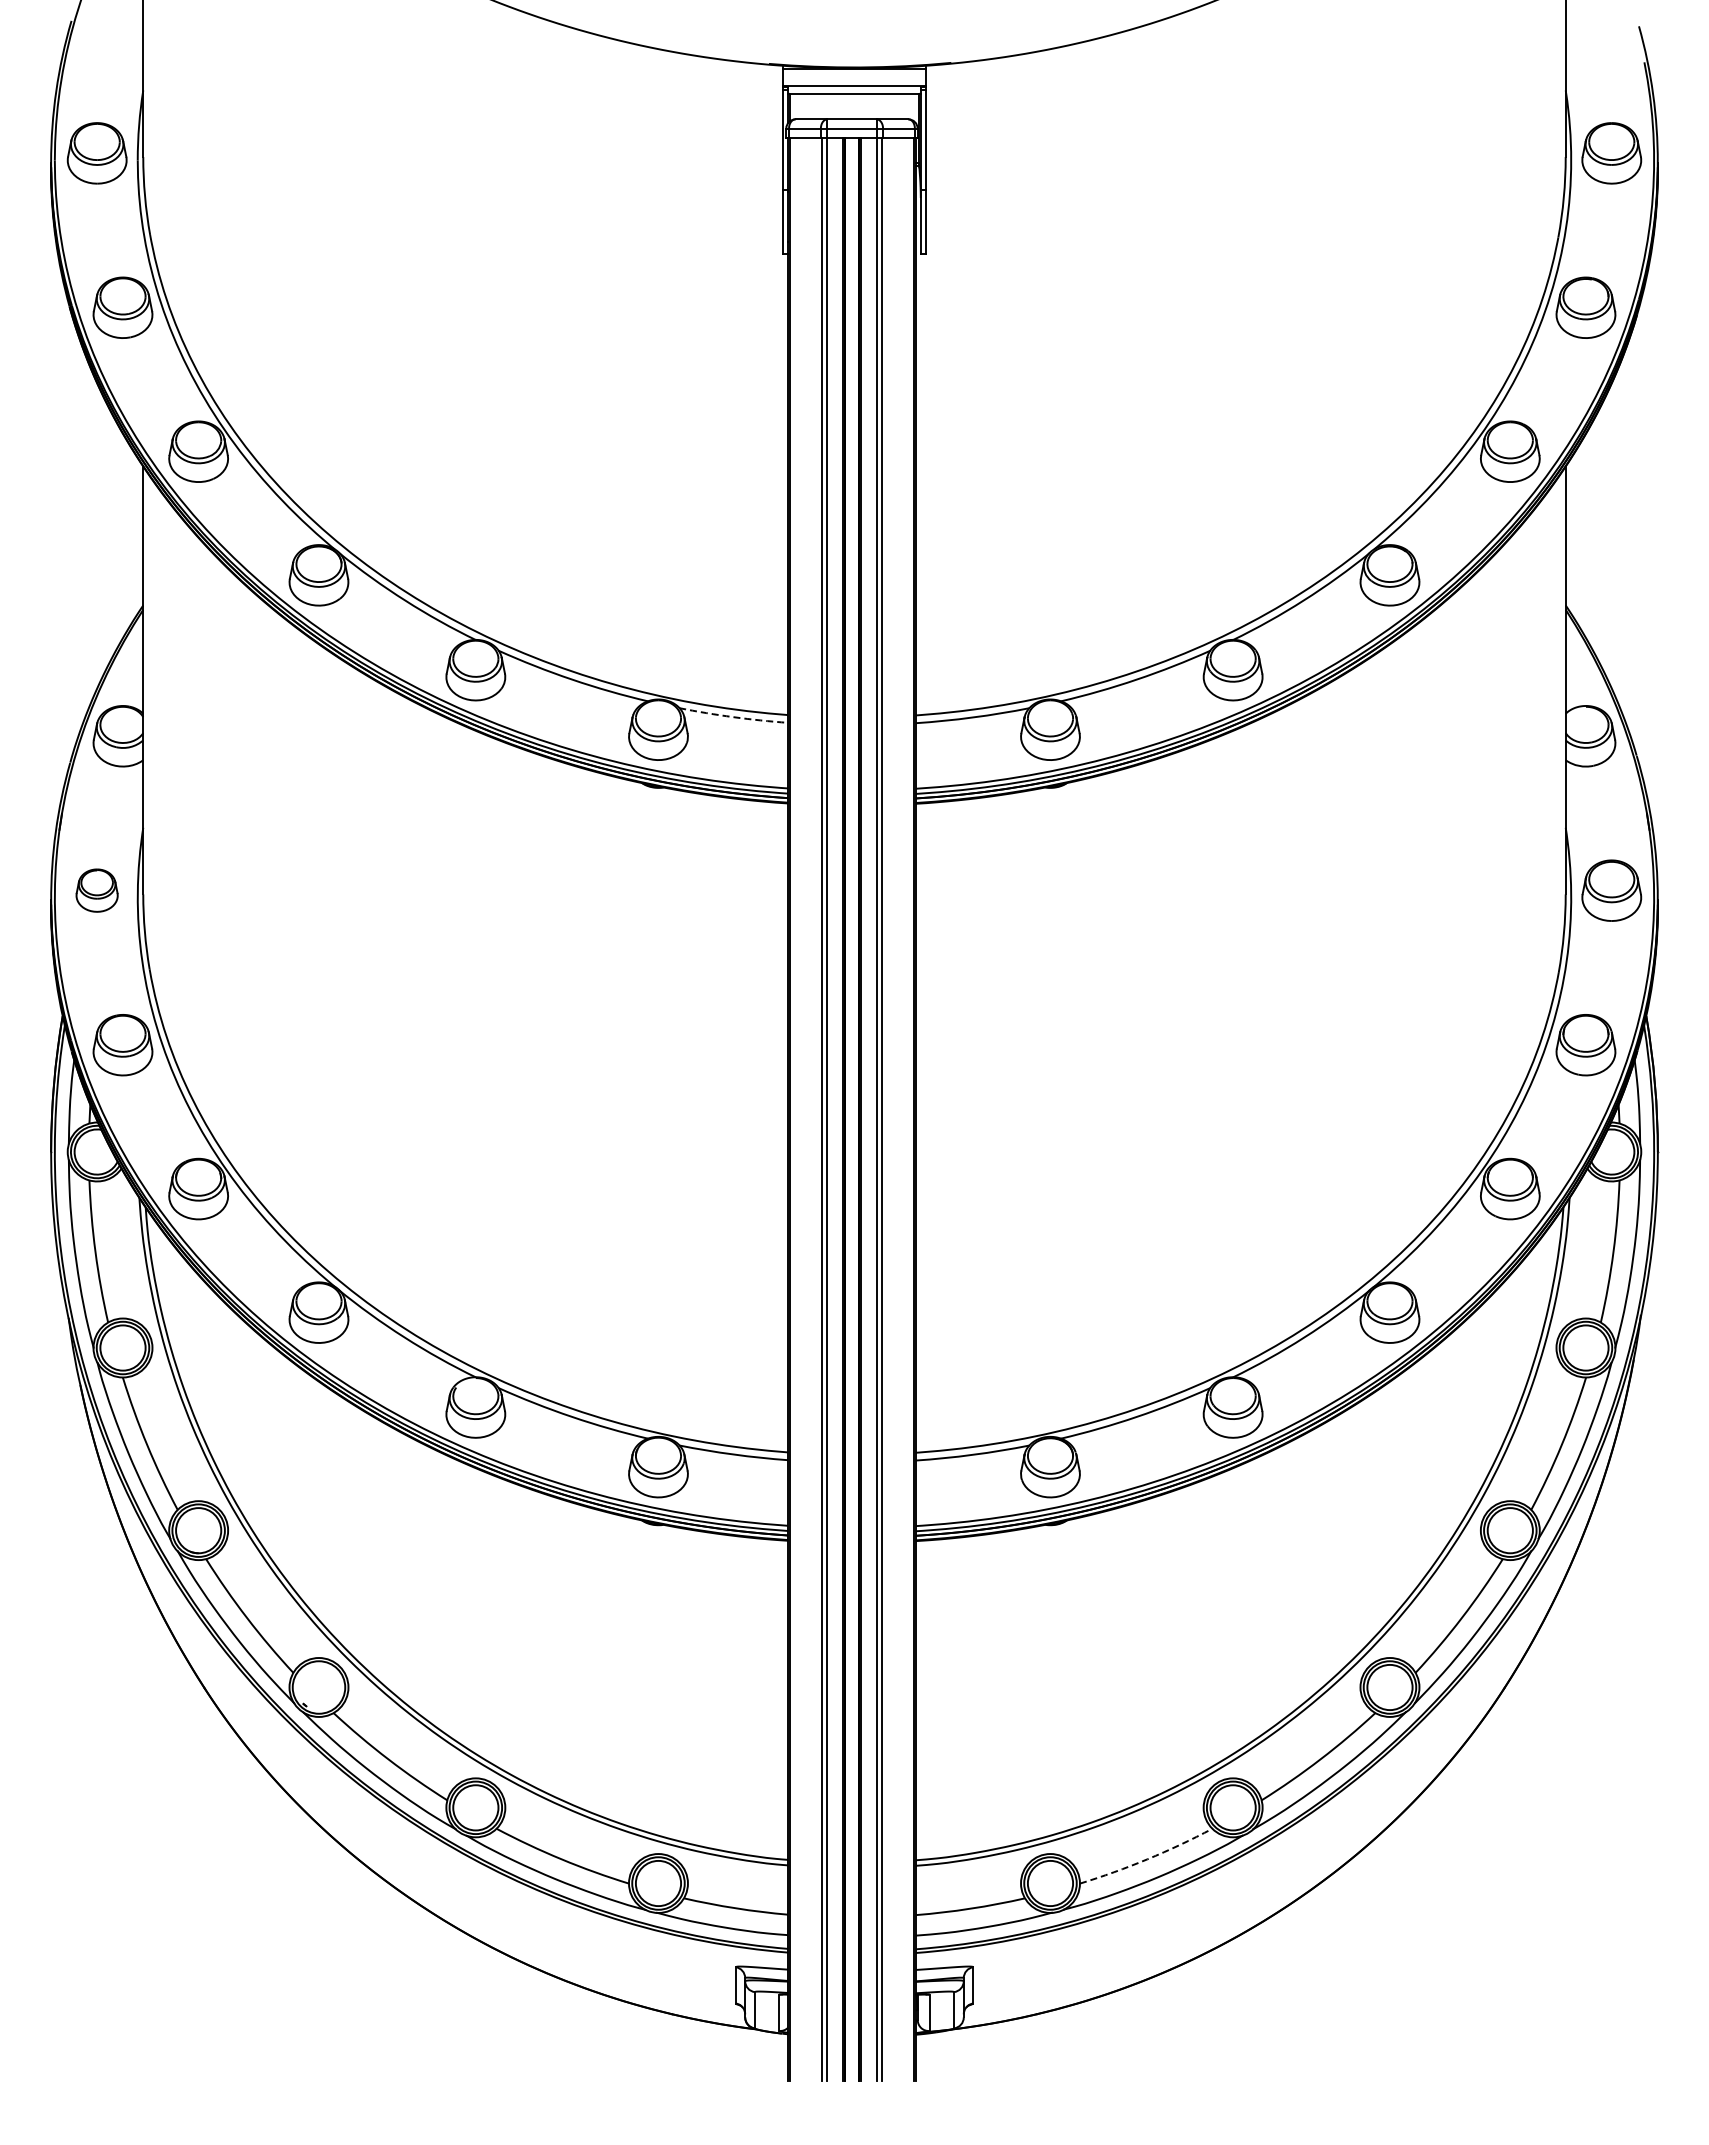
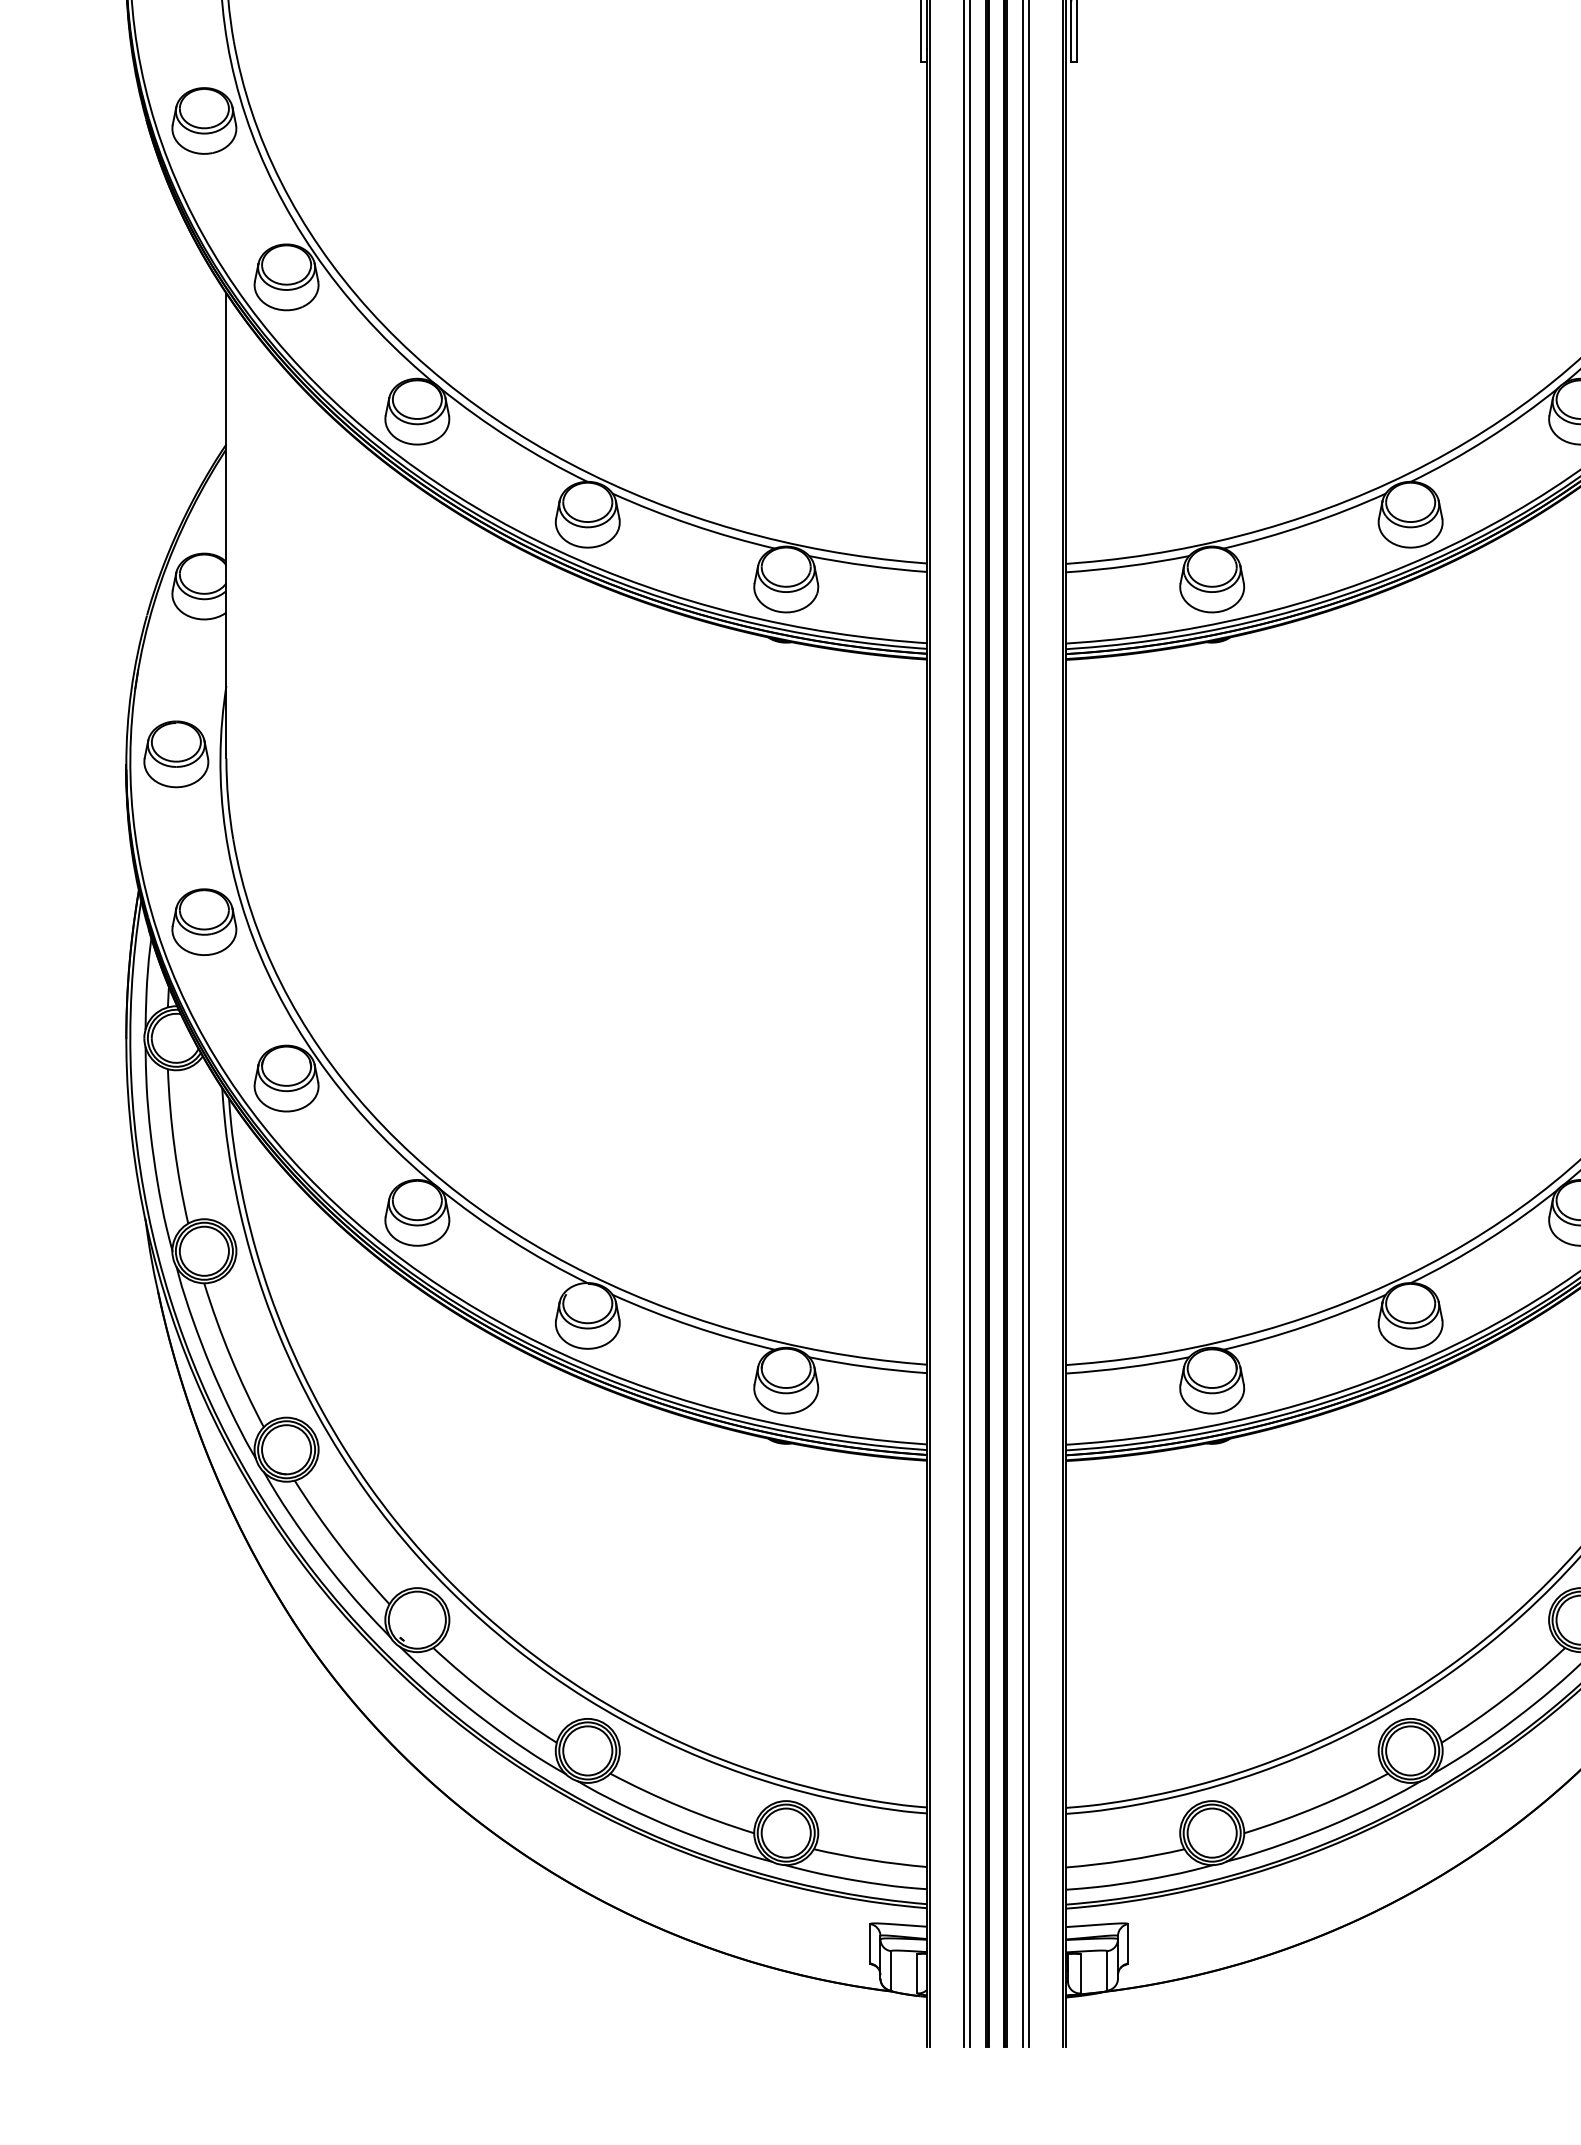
arc: (733, 717) -> (867, 566), dashed -> solid
part: (96, 890) -> (175, 754), size x1.43
arc: (1147, 1859) -> (1317, 1807), dashed -> solid

